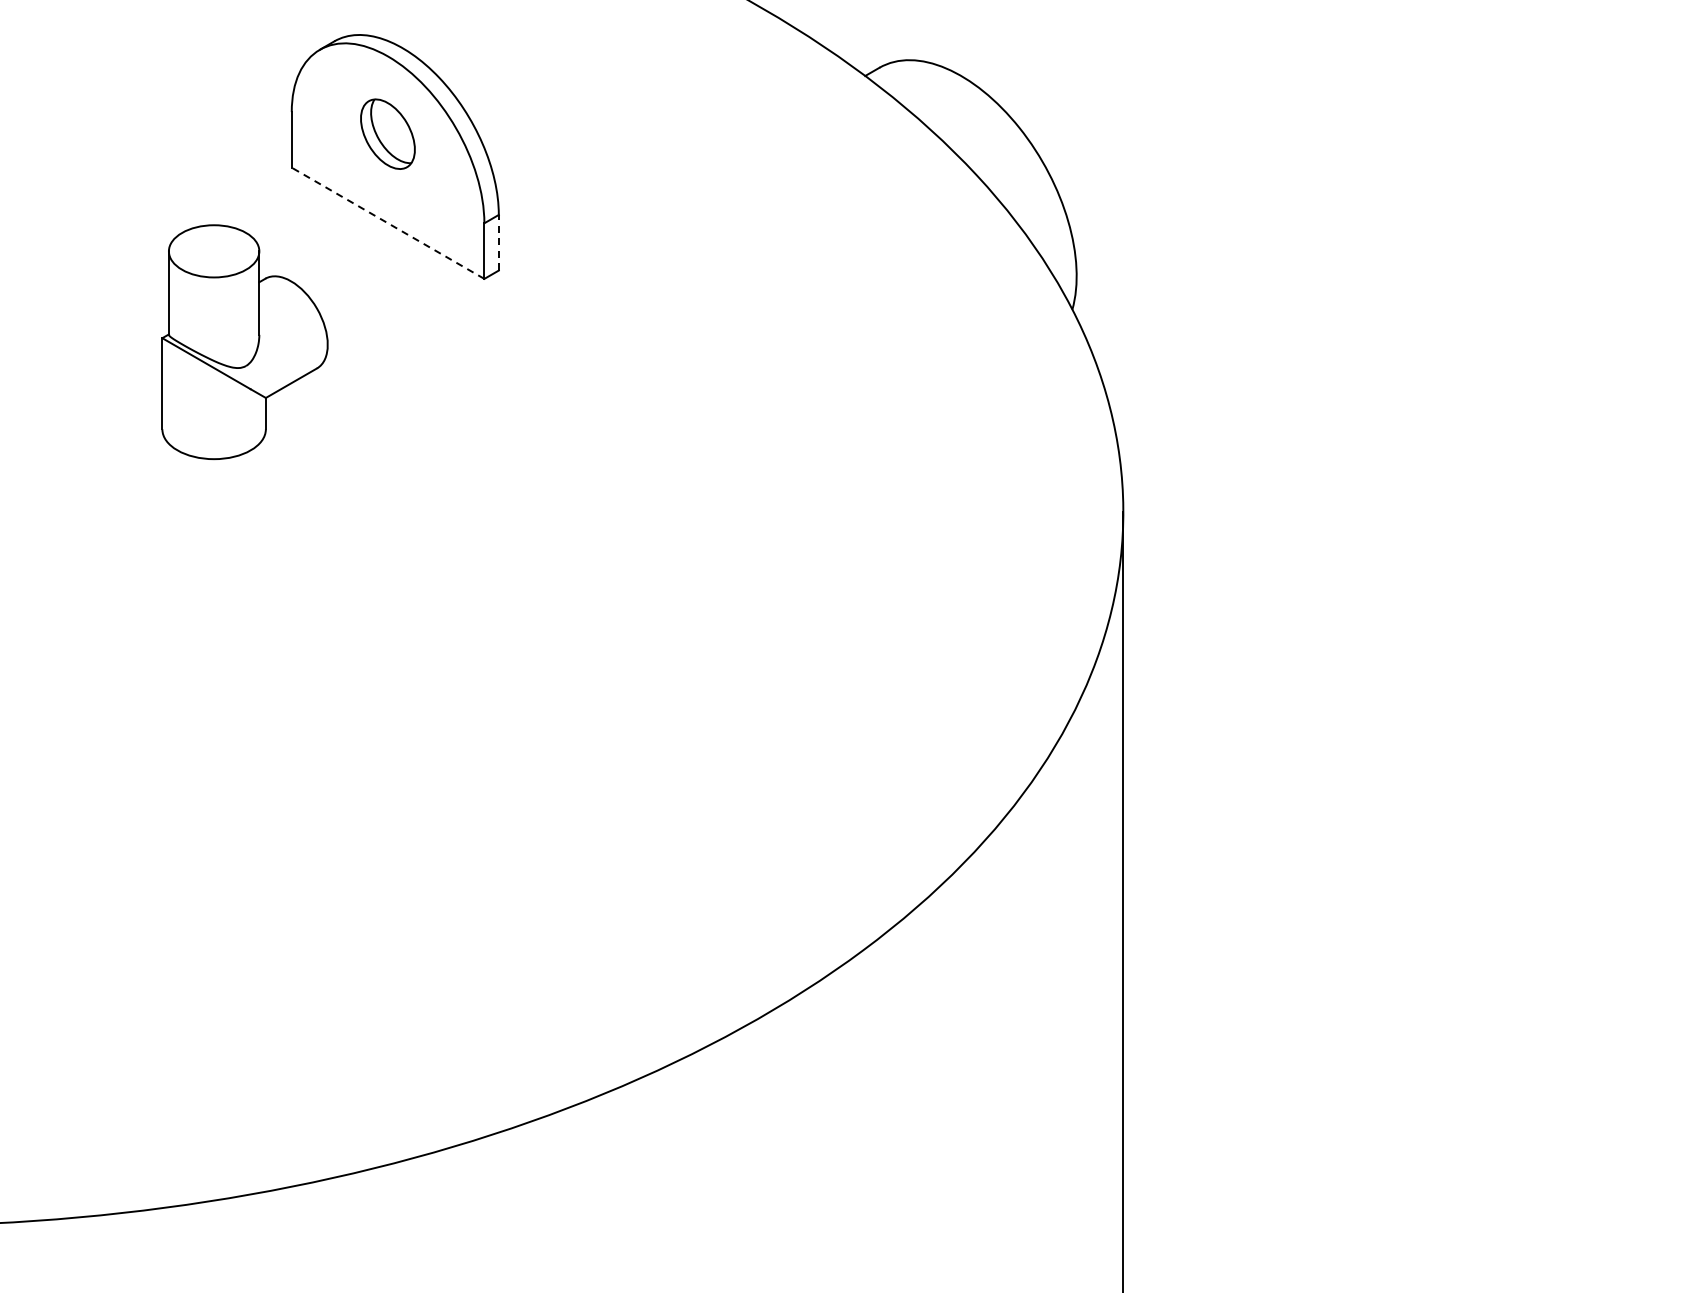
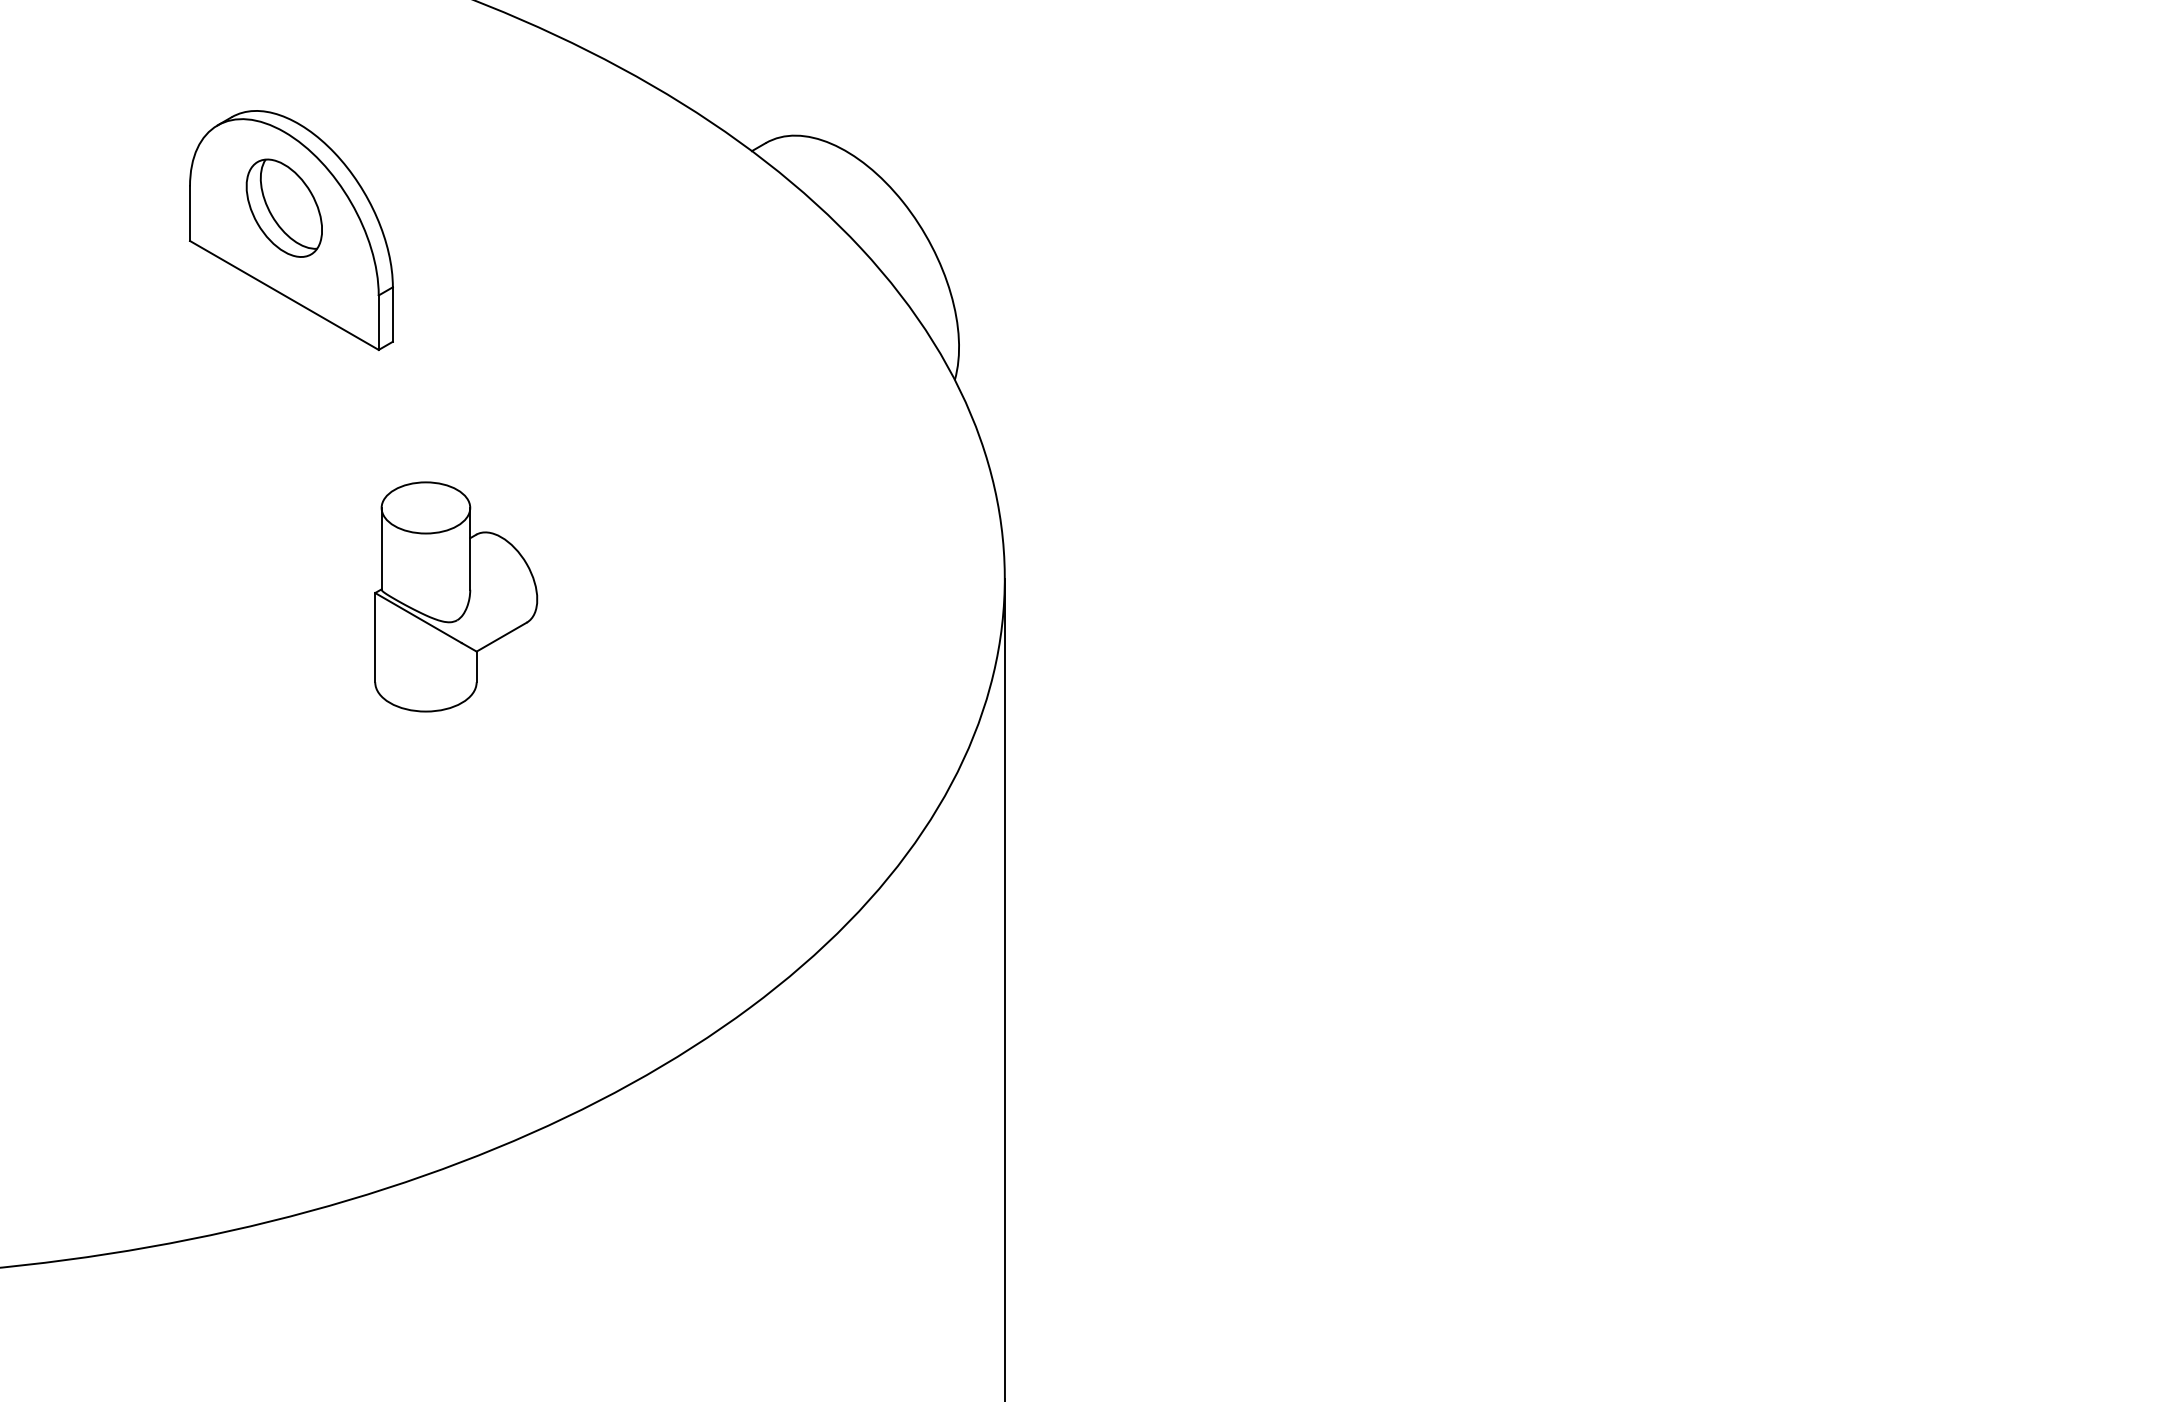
part: (387, 133) -> (283, 207), size x1.43
line: (388, 223) -> (284, 295), dashed -> solid
line: (498, 242) -> (392, 314), dashed -> solid
part: (245, 341) -> (456, 596), moved

